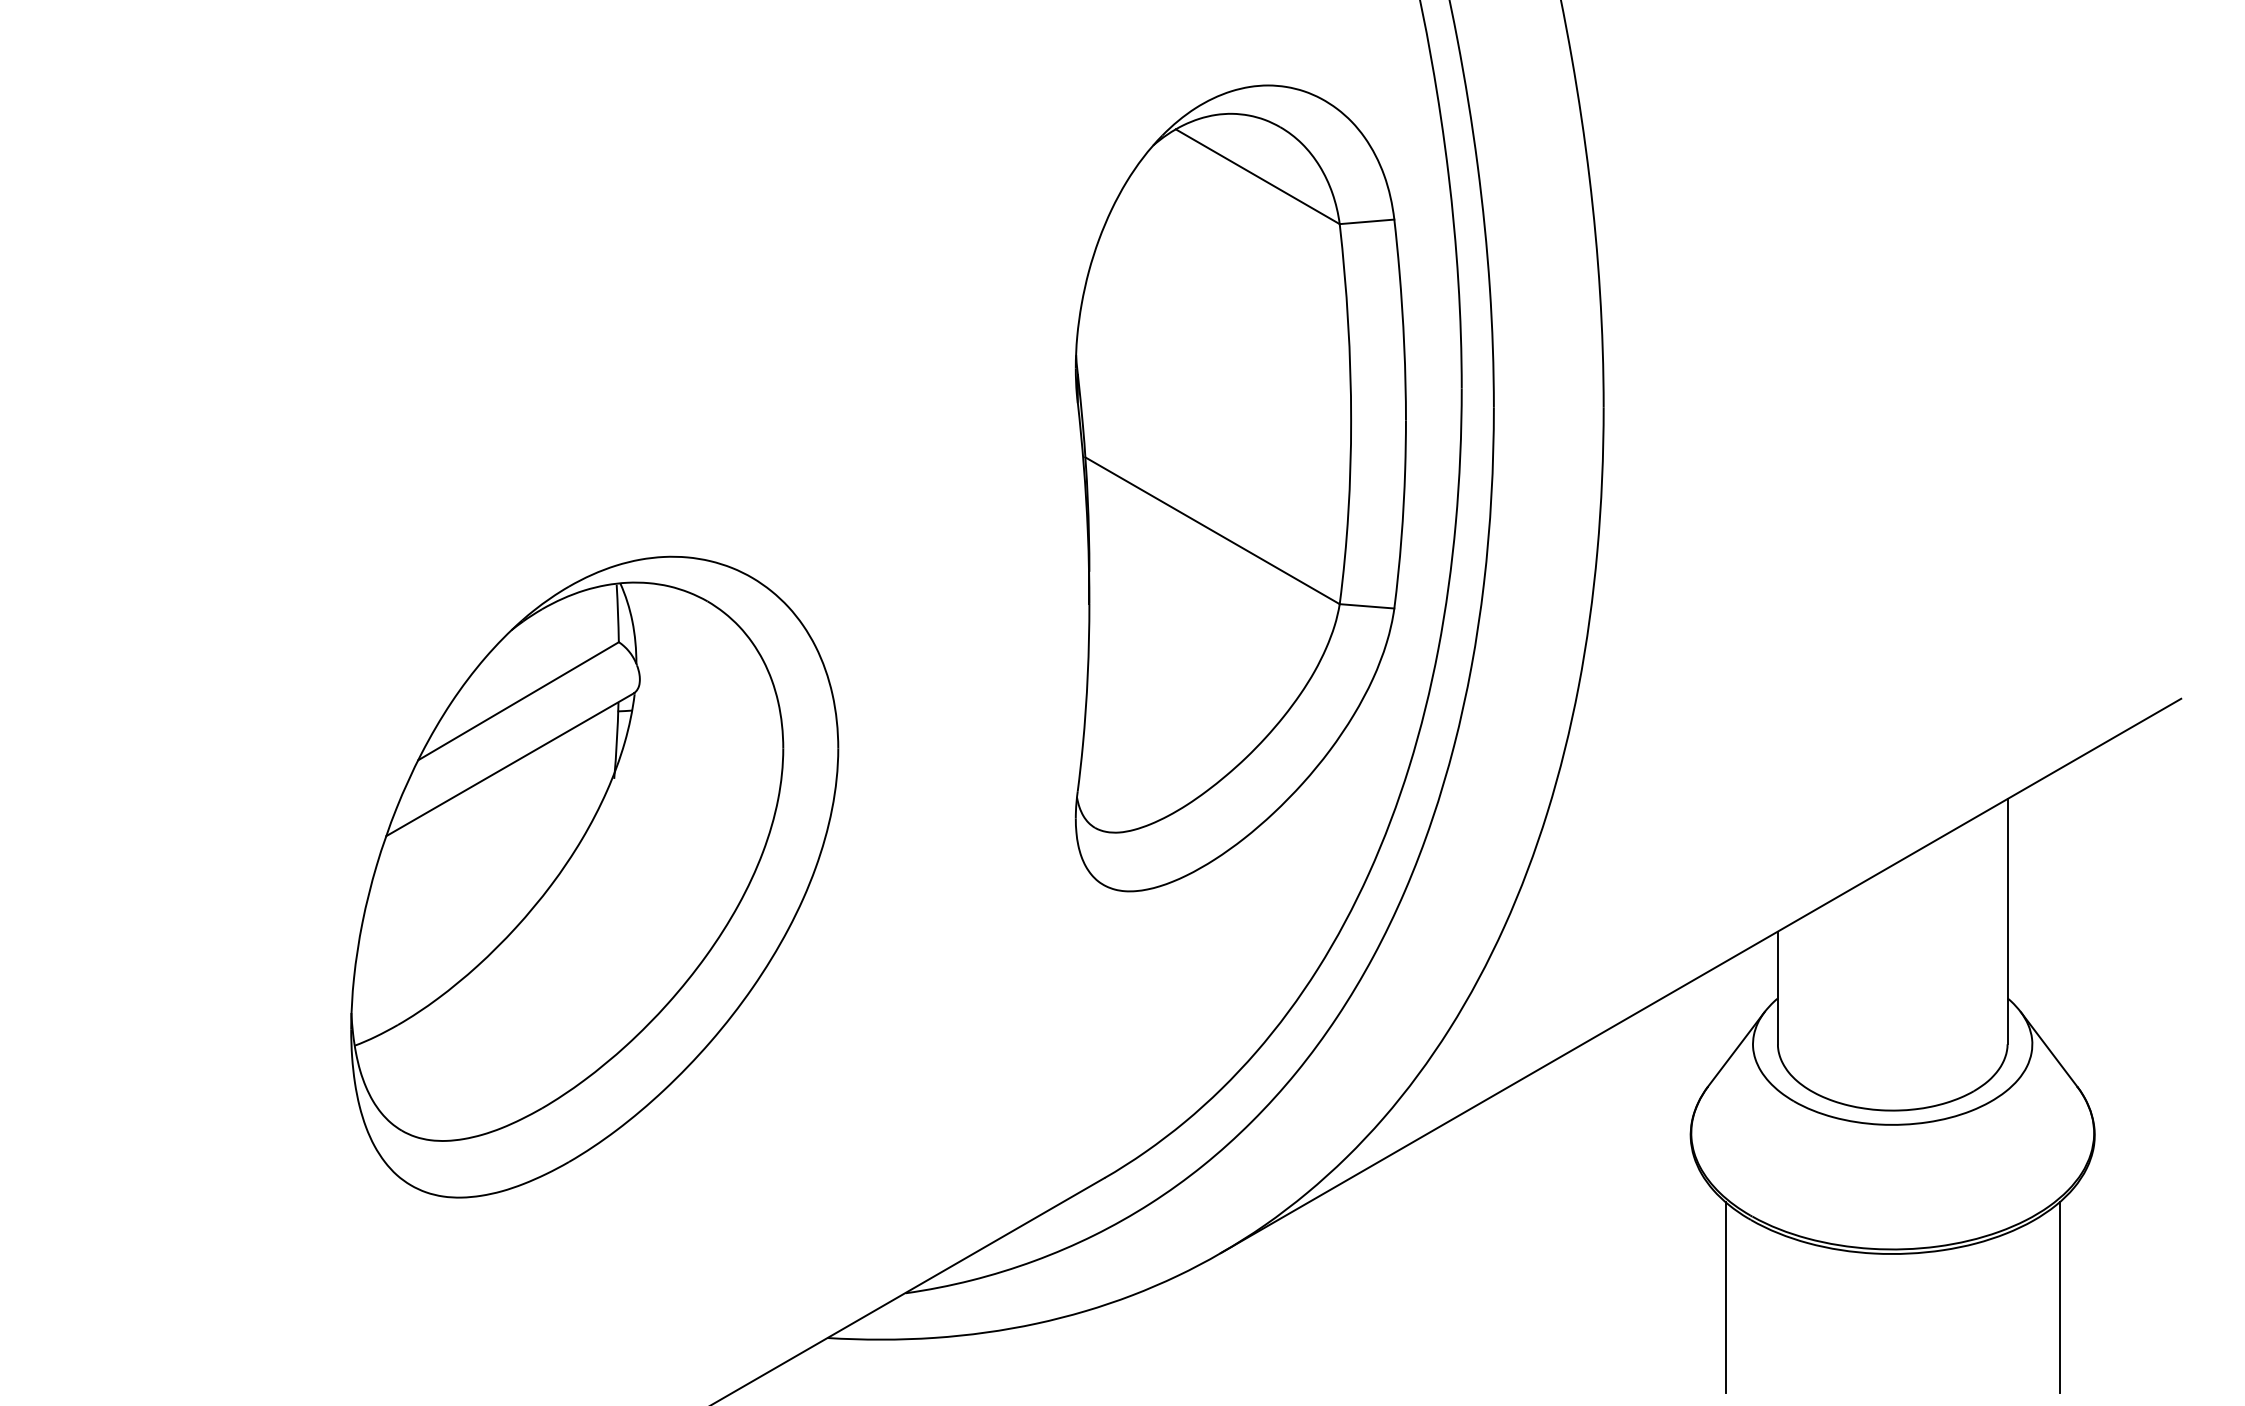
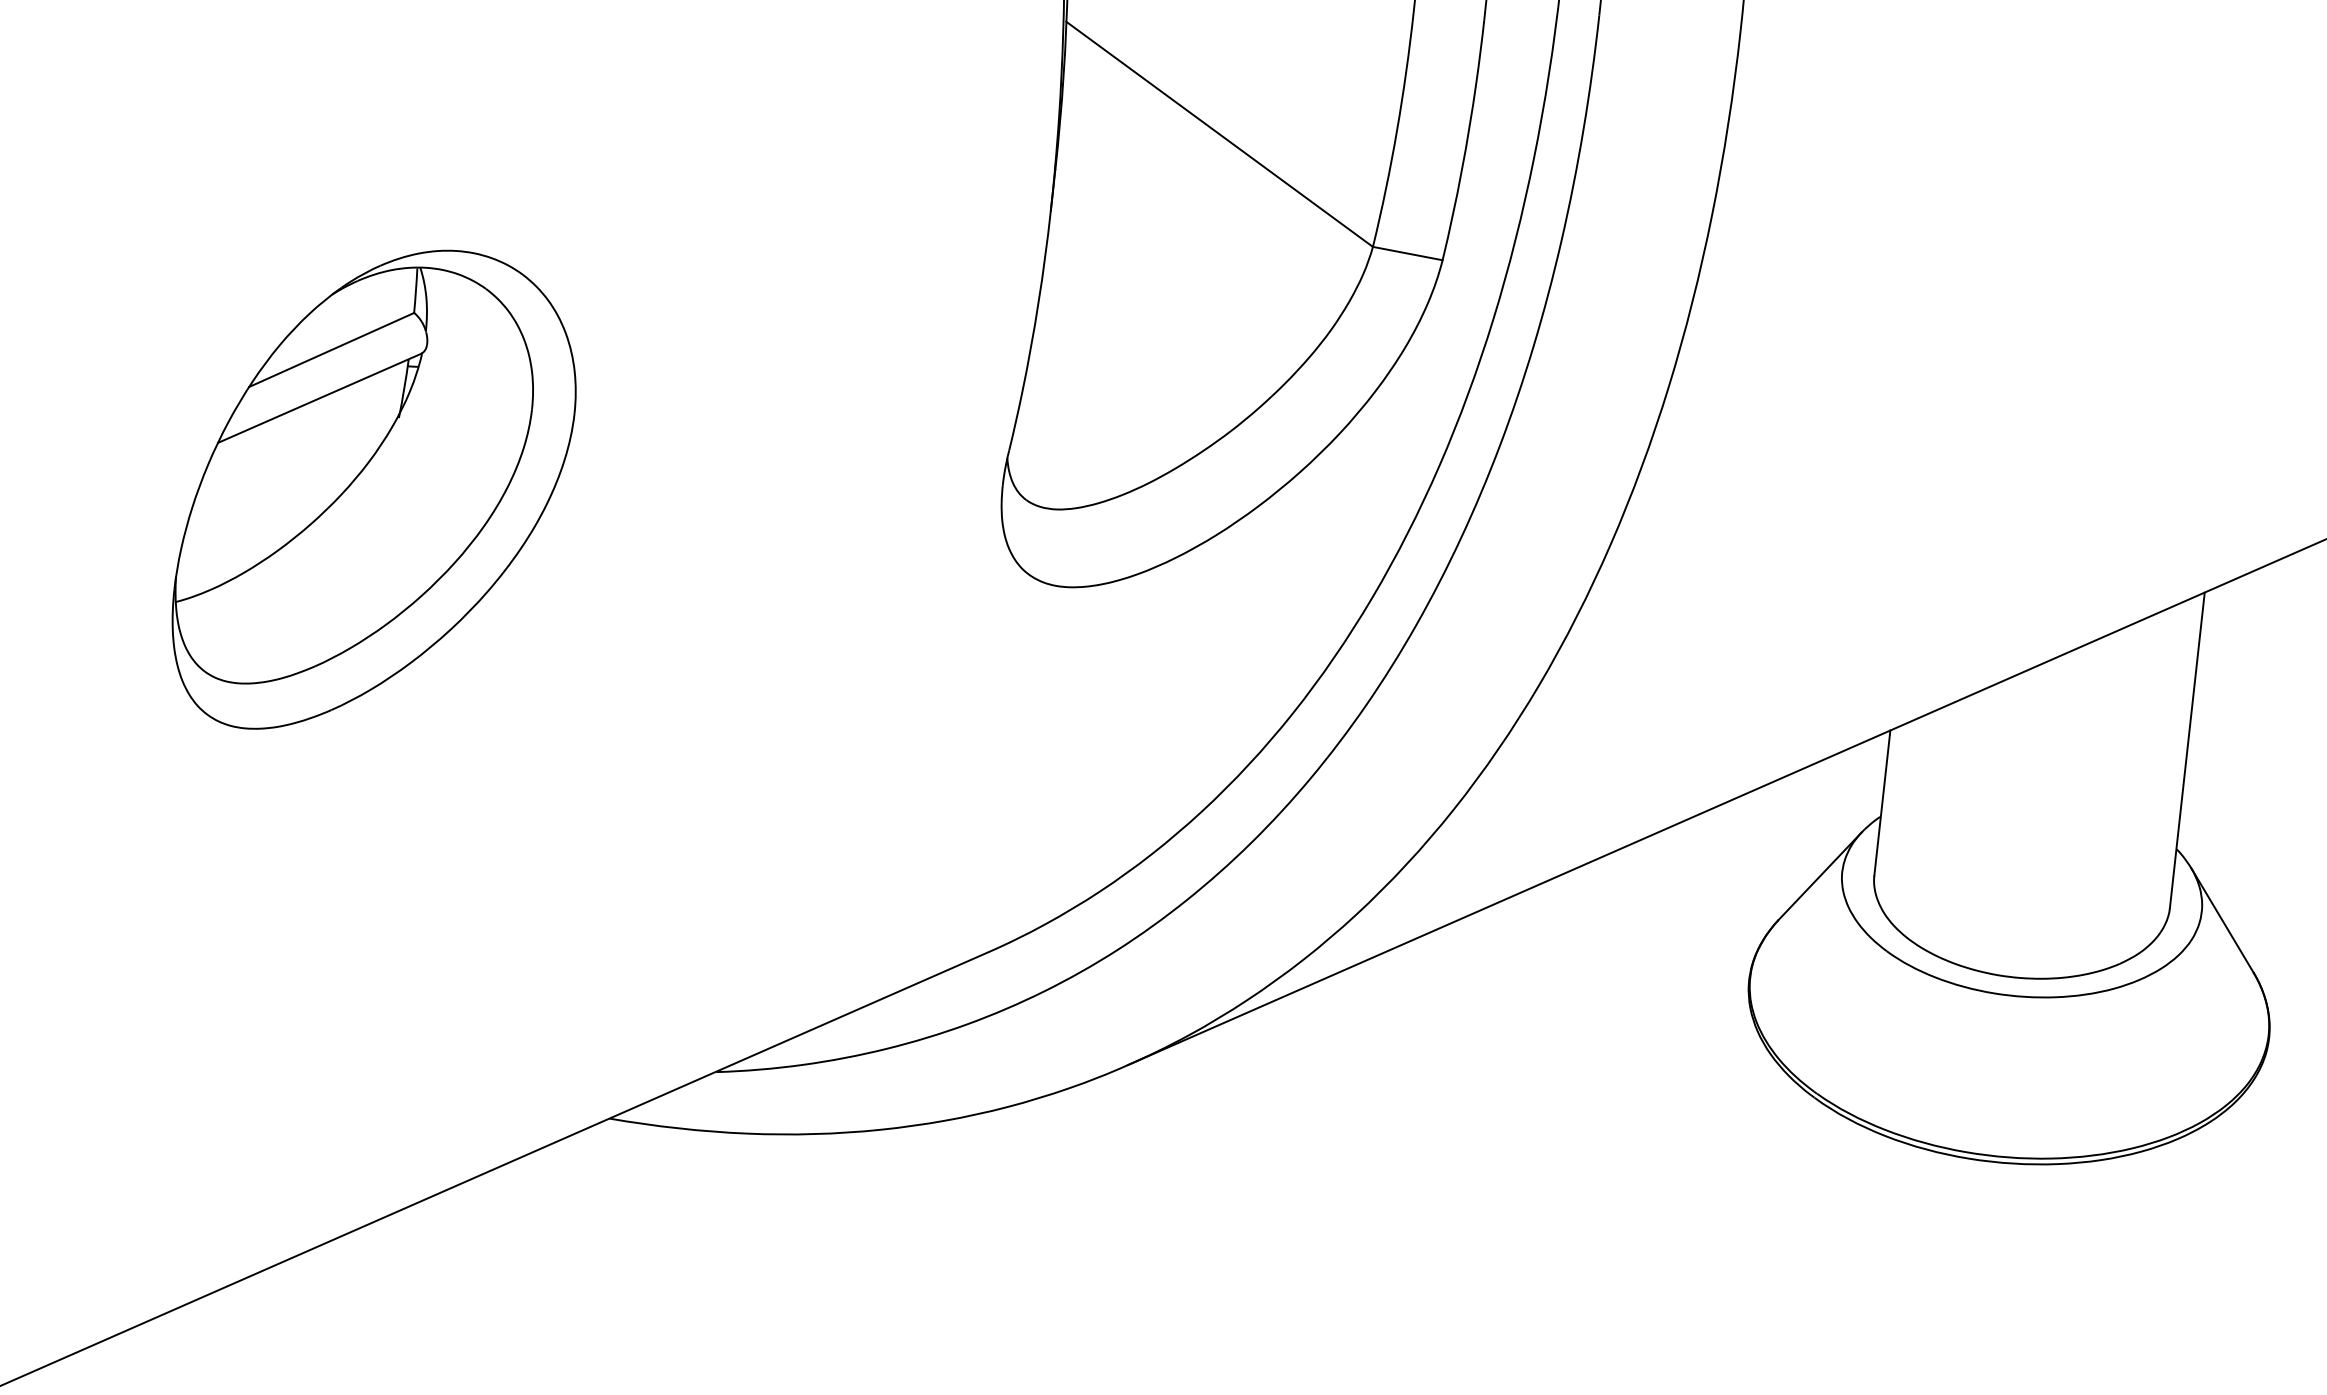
part: (594, 876) -> (375, 491), size x0.6
line: (2059, 1296) -> (2200, 1240), removed
line: (1725, 1297) -> (1770, 1194), removed

